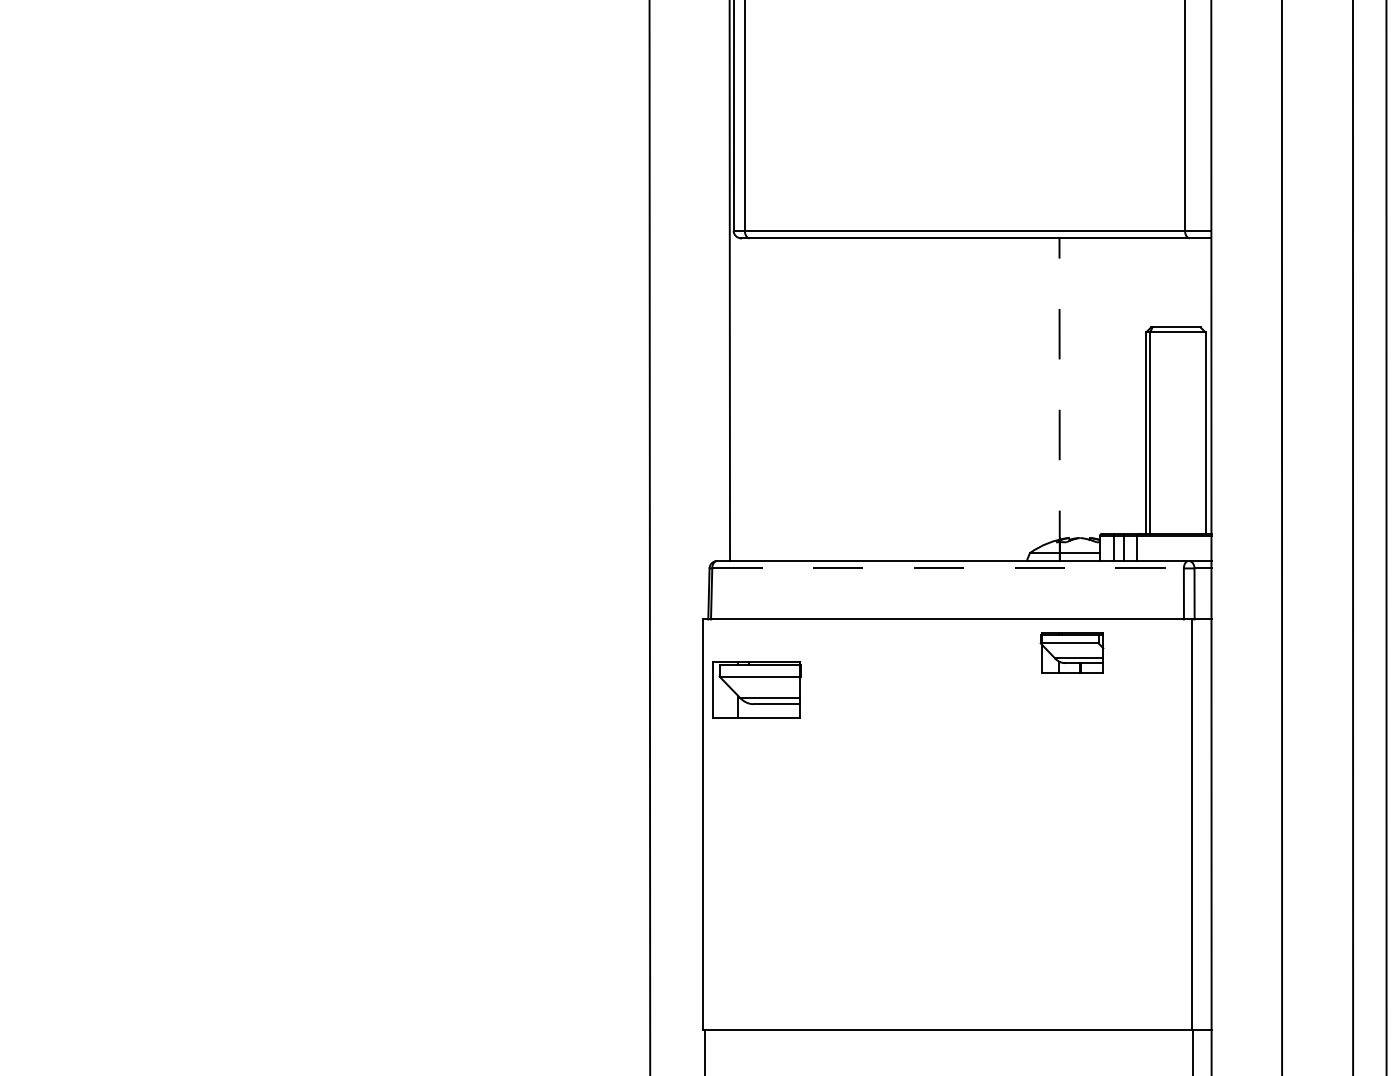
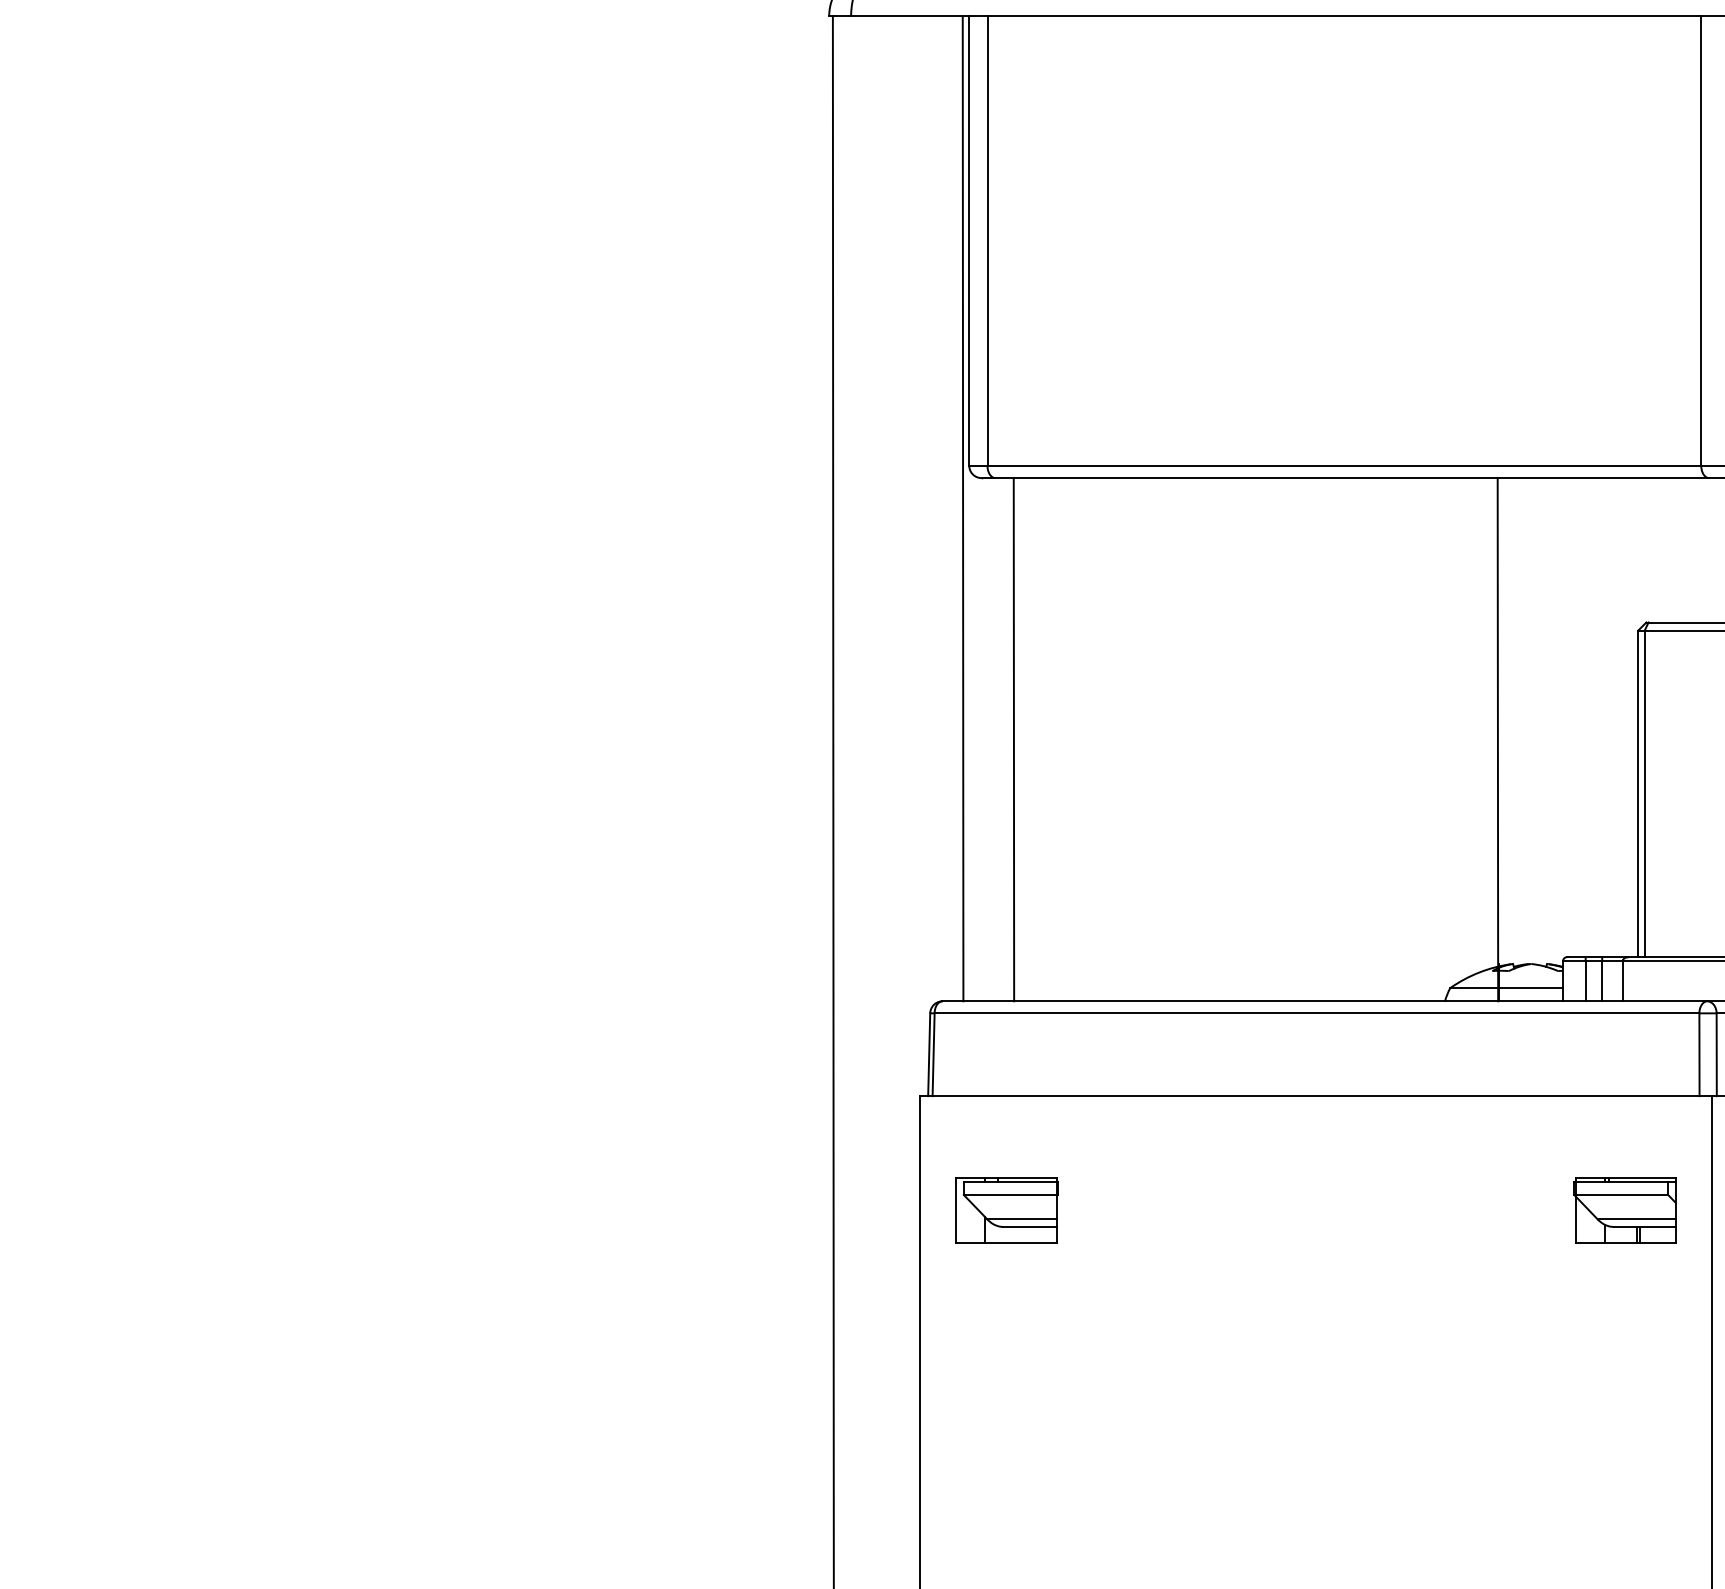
line: (761, 399) -> (1014, 739), added
line: (1059, 399) -> (1497, 739), dashed -> solid
line: (948, 568) -> (1317, 1013), dashed -> solid
part: (1071, 652) -> (1624, 1209), moved
part: (756, 689) -> (1006, 1209), size x0.71

